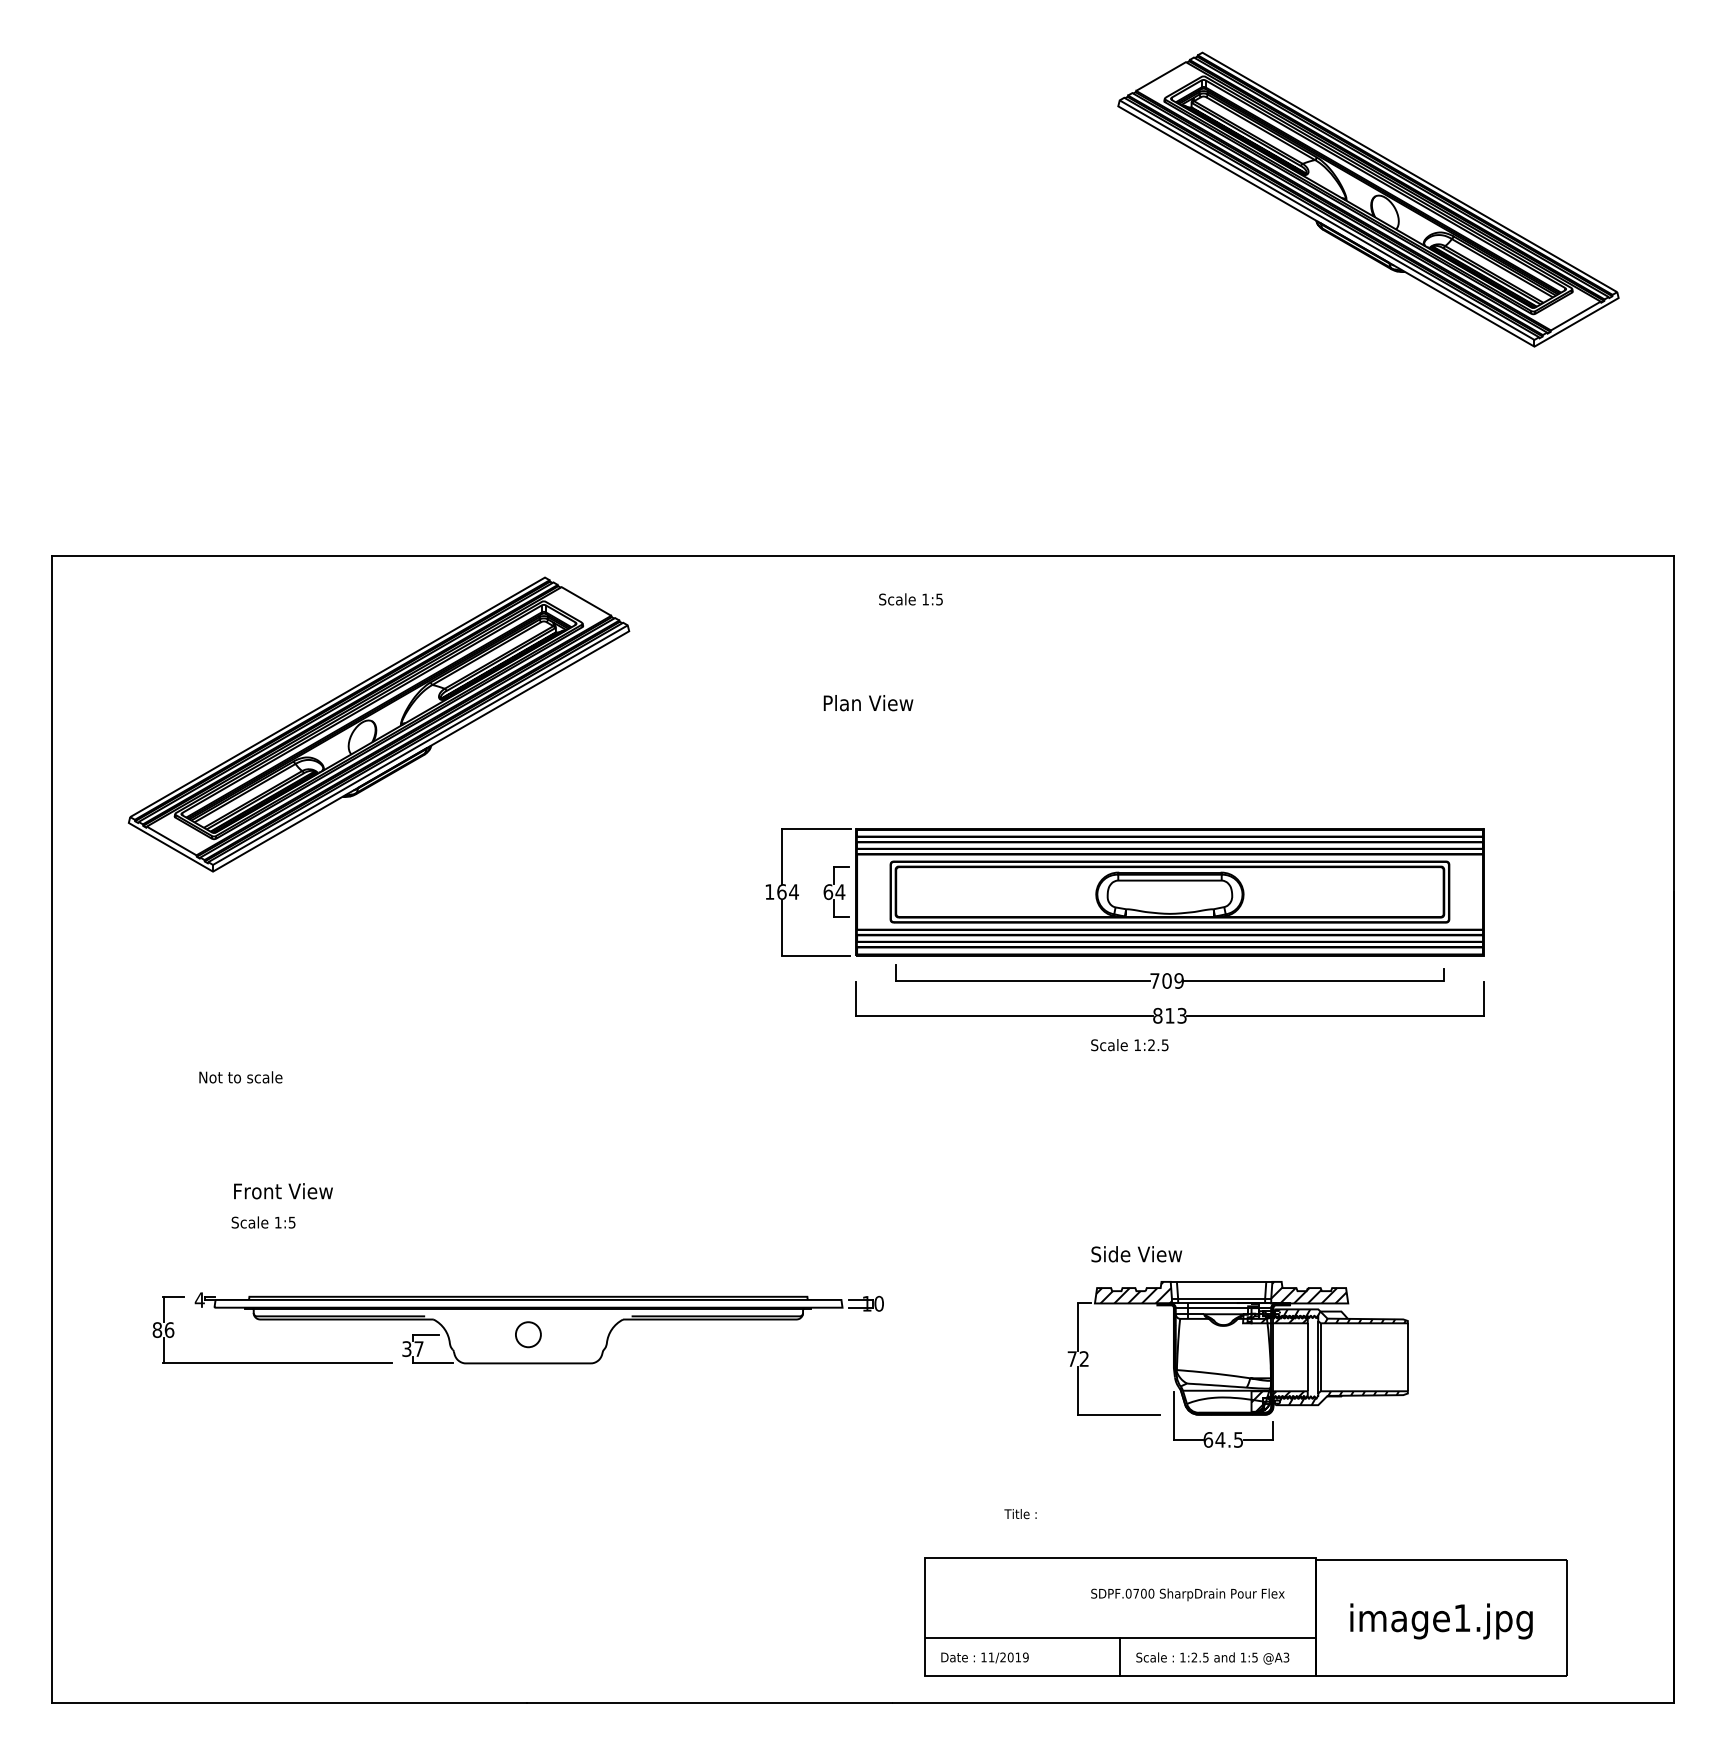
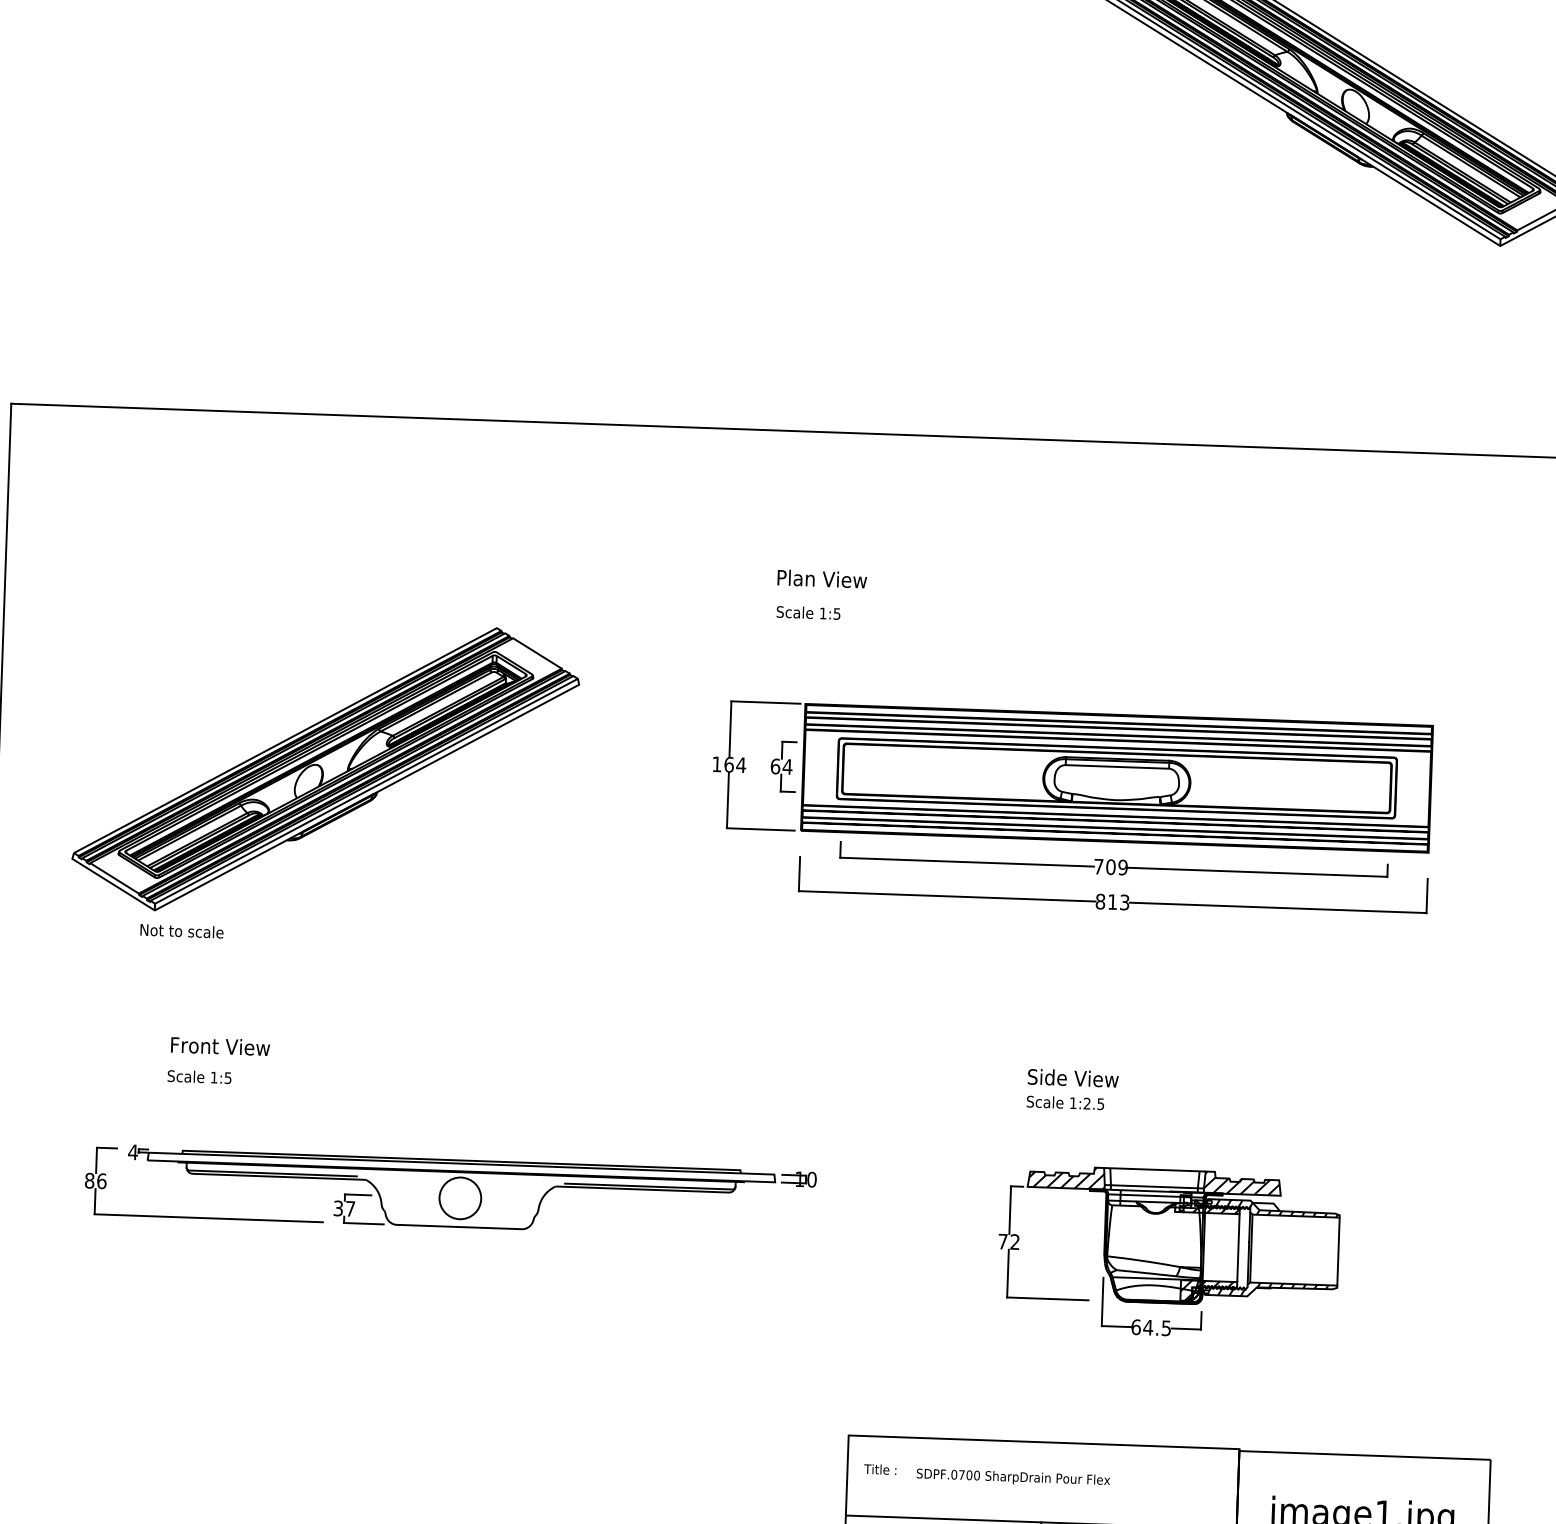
text: (910, 599) -> (808, 612), moved
part: (379, 724) -> (326, 769), moved
text: (1129, 1045) -> (1065, 1103), moved
text: (1136, 1254) -> (1073, 1078), moved
circle: (528, 1334) -> (460, 1198), size x1.67
text: (1020, 1514) -> (880, 1469), moved
text: (1187, 1594) -> (1013, 1477), moved

